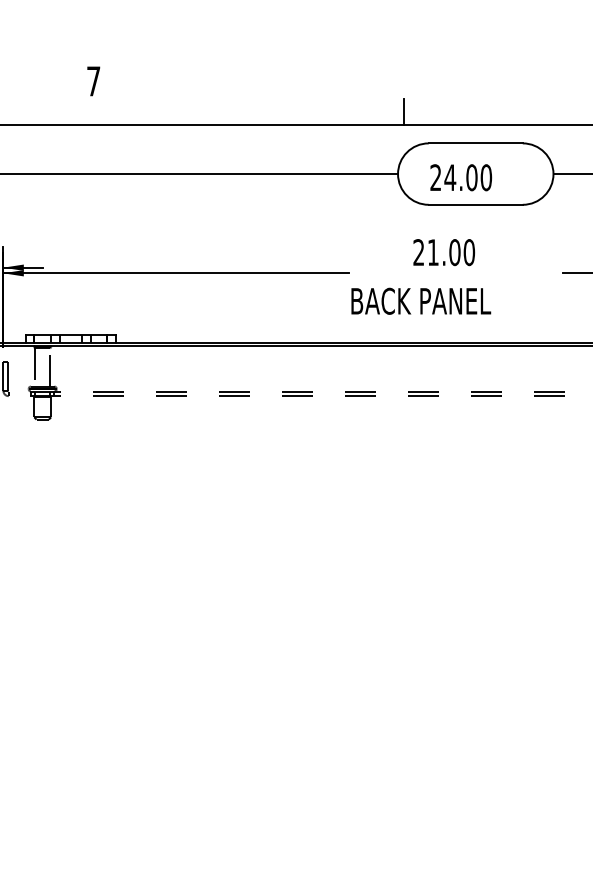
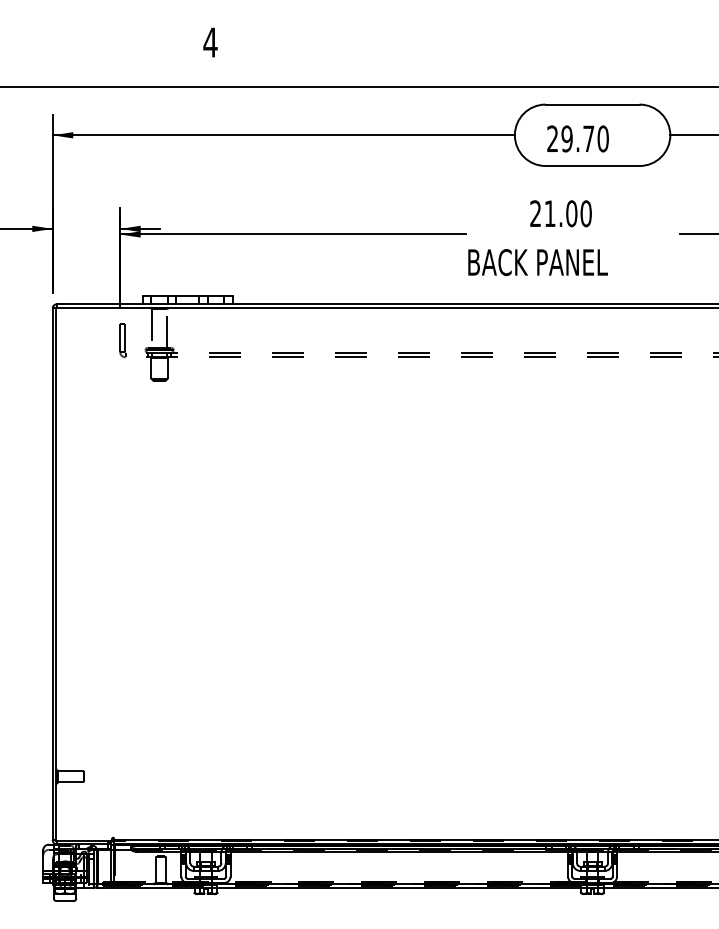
text: (93, 81) -> (210, 42), 7 -> 4
line: (403, 111) -> (520, 72), removed
text: (460, 177) -> (577, 138), 24.00 -> 29.70

